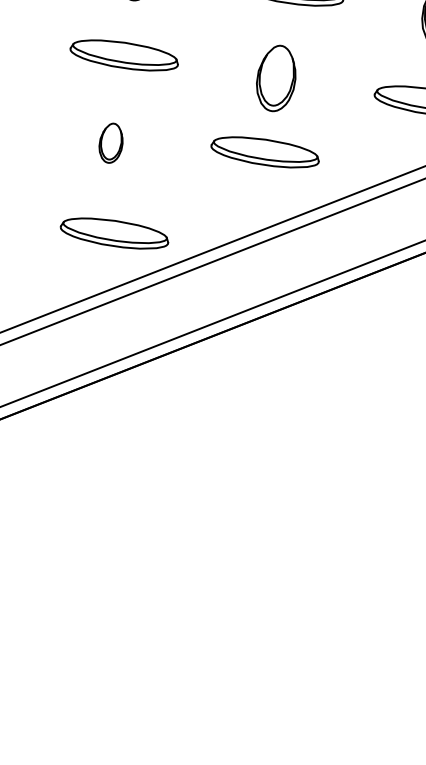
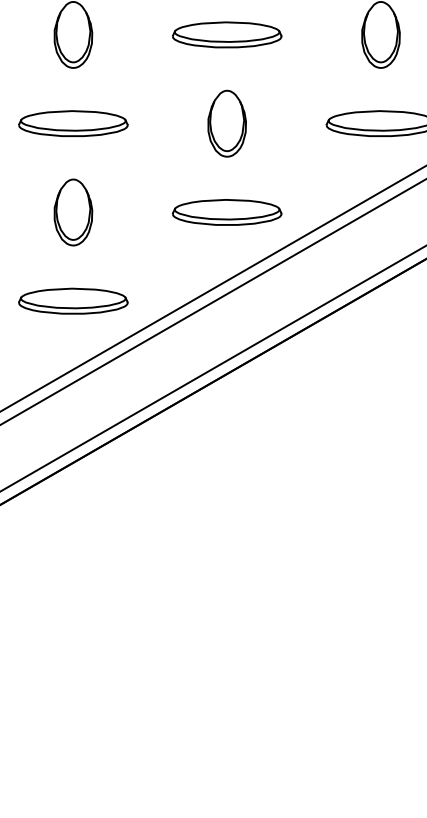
part: (111, 143) -> (73, 212), size x1.67
part: (265, 152) -> (227, 212), moved
part: (114, 232) -> (73, 300), moved

